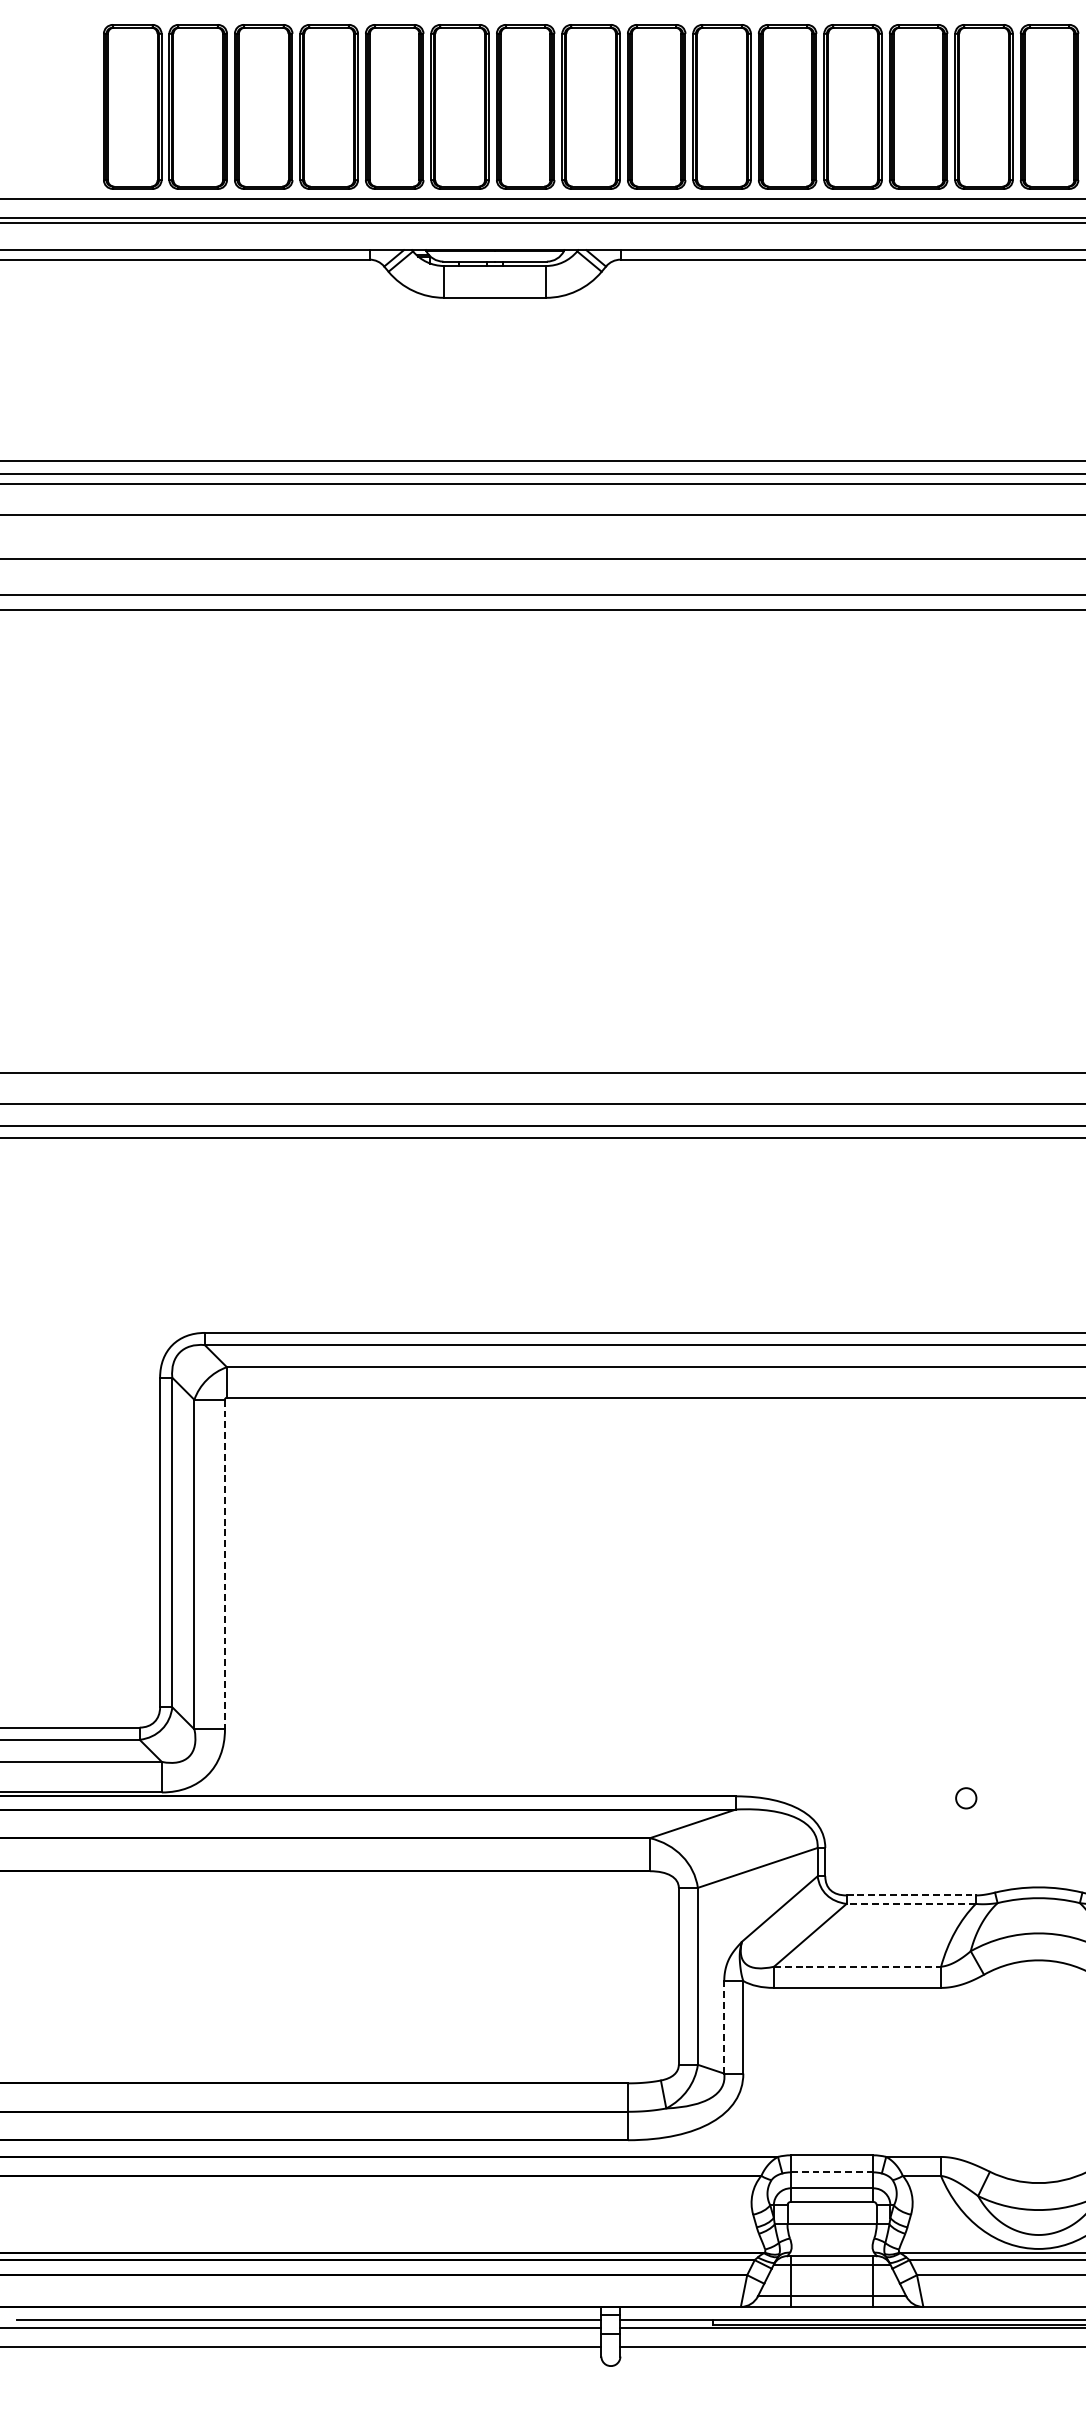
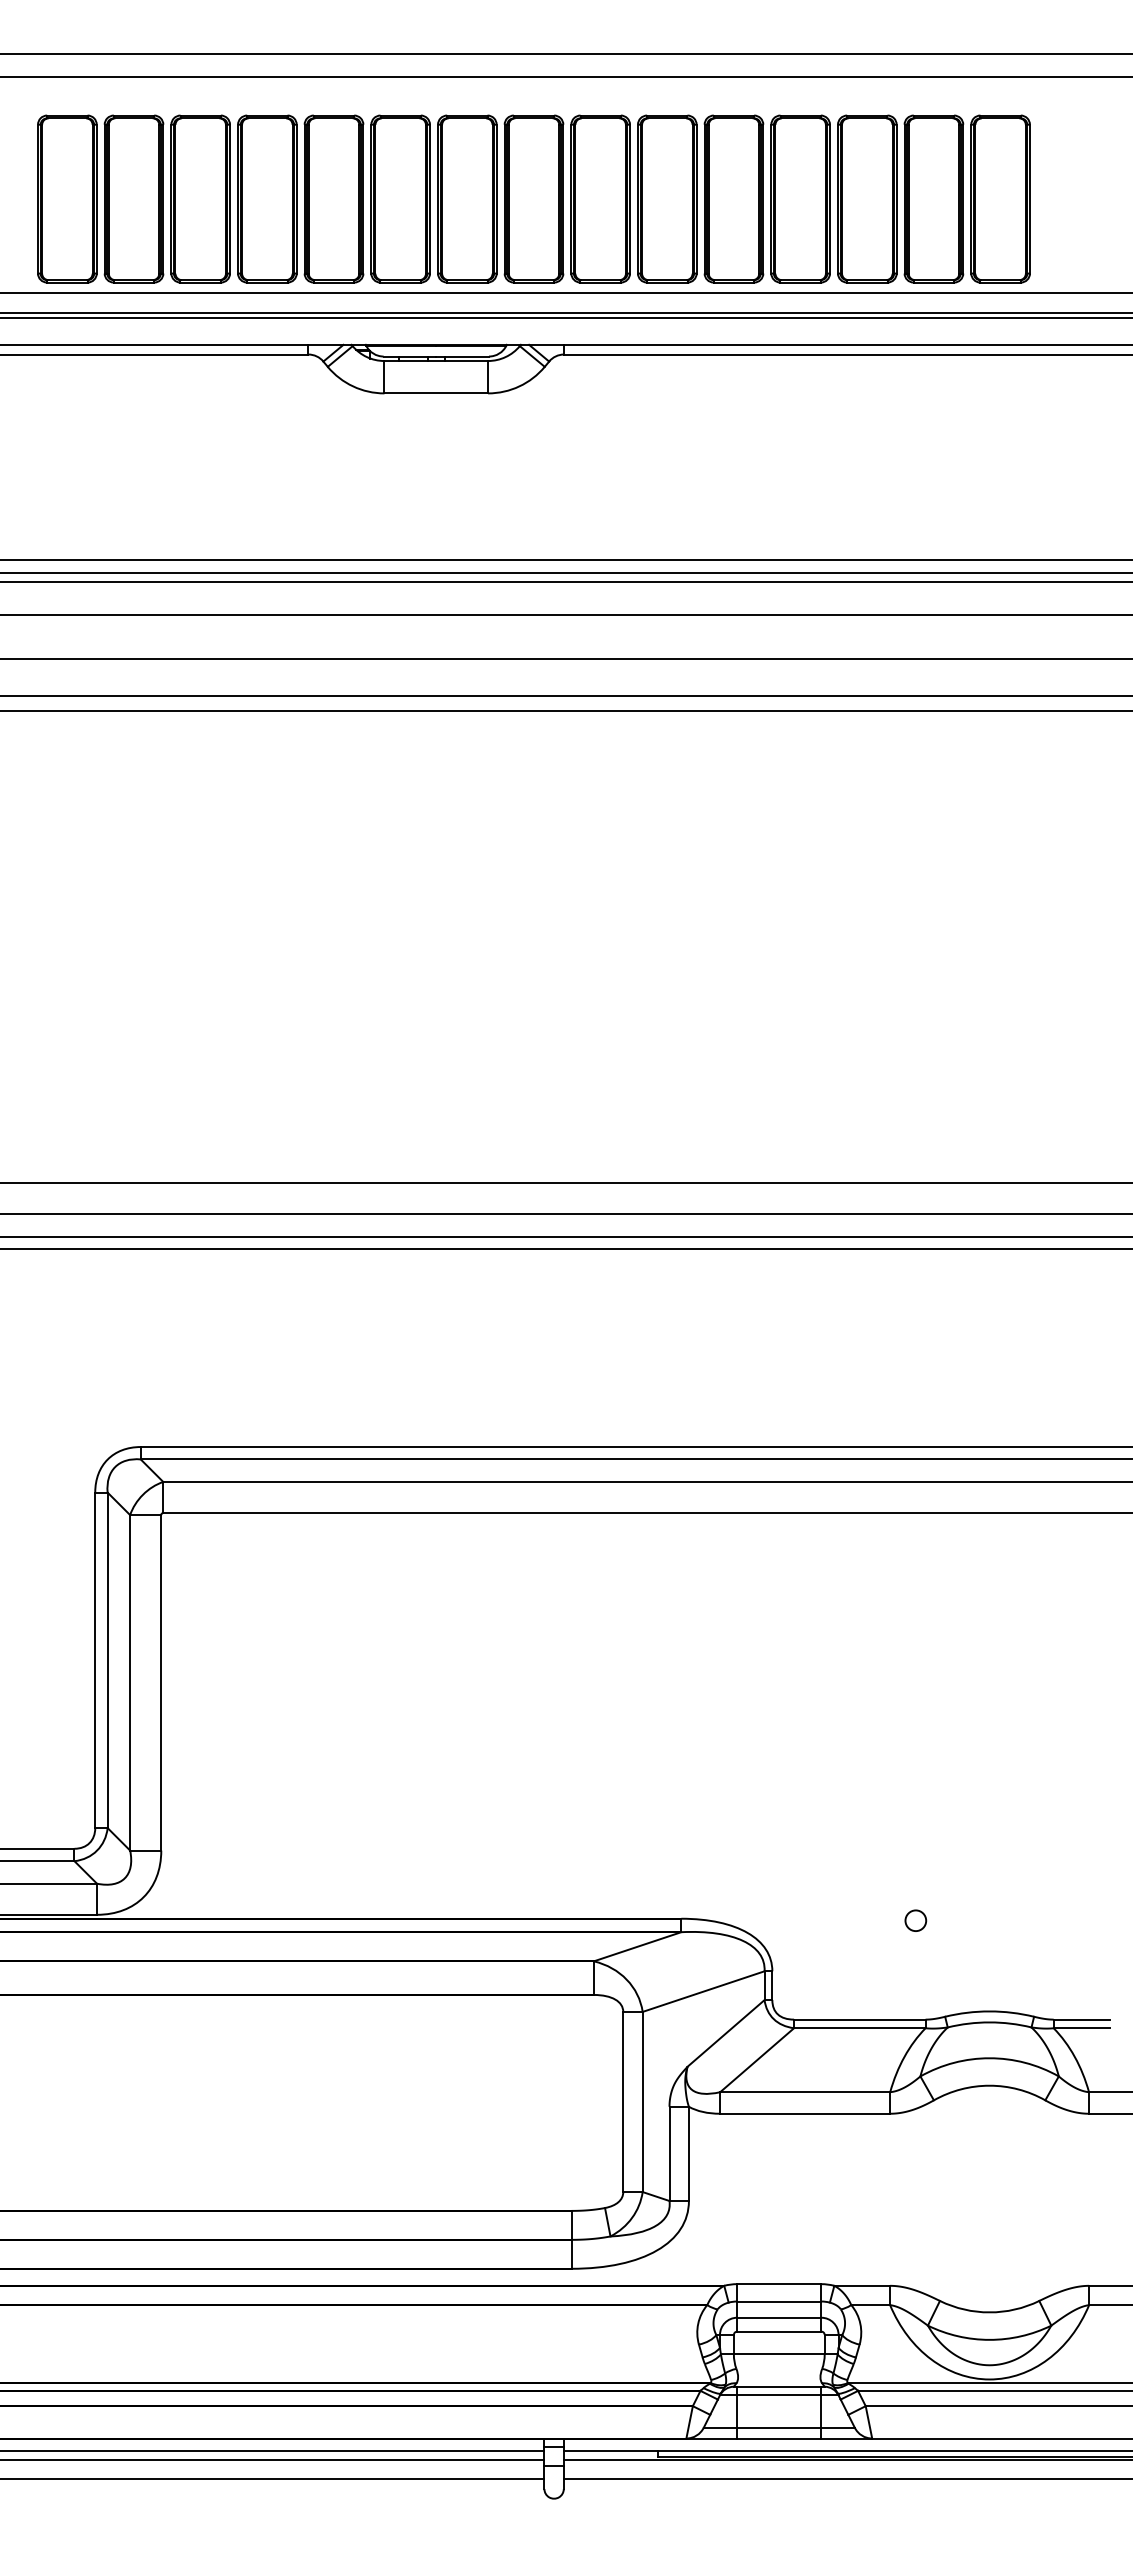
line: (225, 1564) -> (161, 1682), dashed -> solid
line: (910, 1895) -> (859, 2019), dashed -> solid
line: (910, 1904) -> (859, 2028), dashed -> solid
line: (857, 1967) -> (805, 2092), dashed -> solid
line: (724, 2026) -> (669, 2153), dashed -> solid
line: (831, 2172) -> (778, 2301), dashed -> solid

